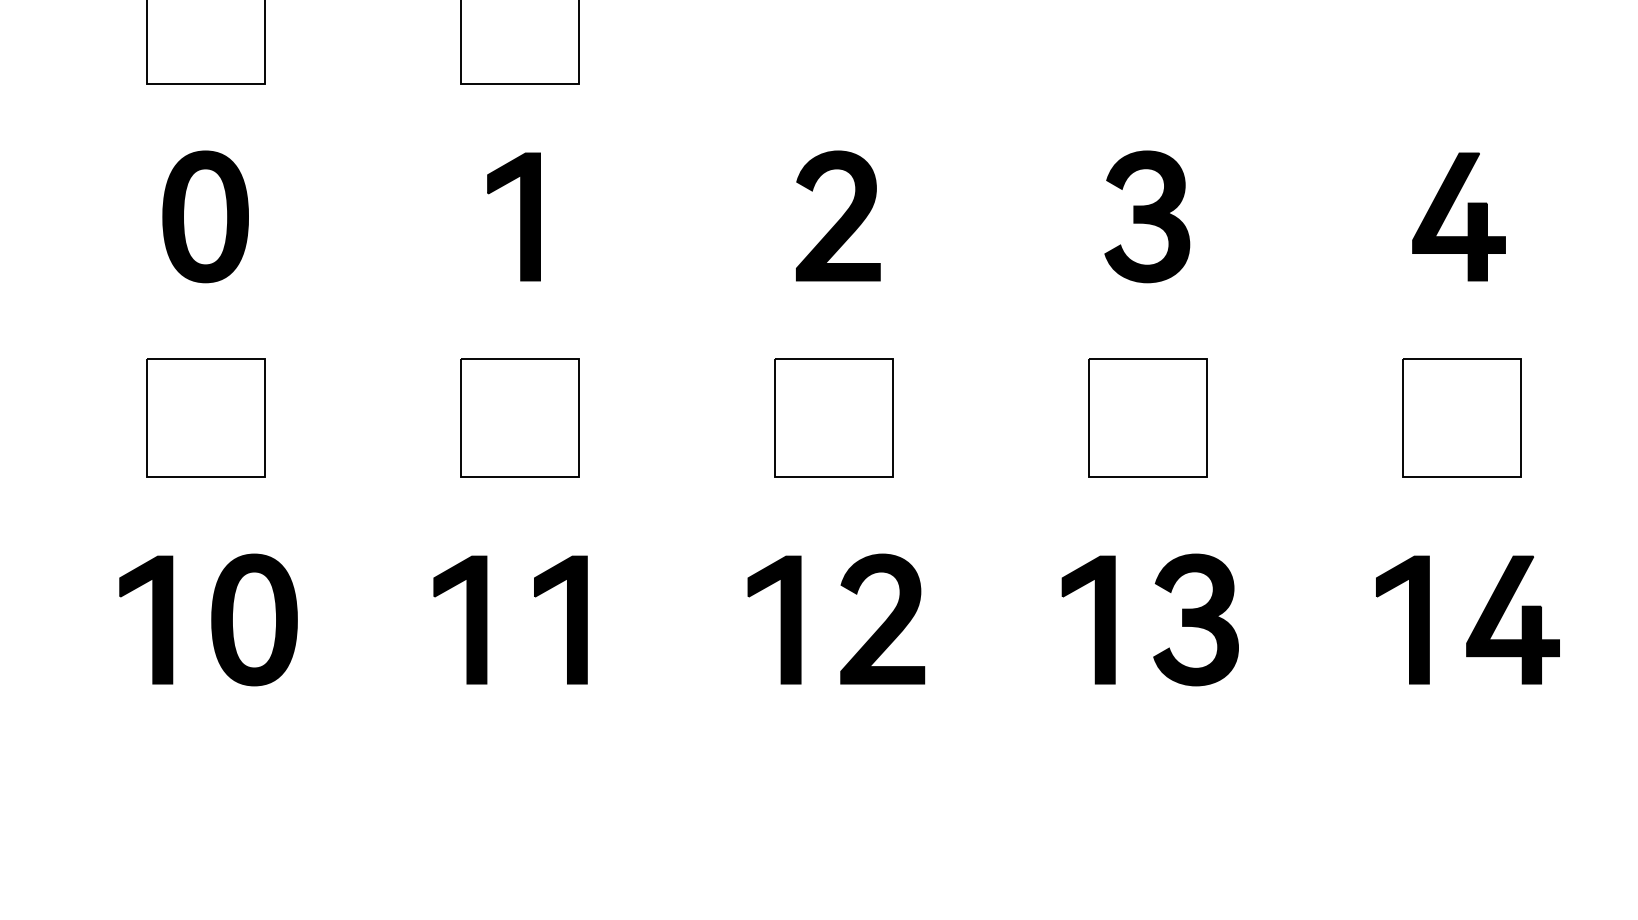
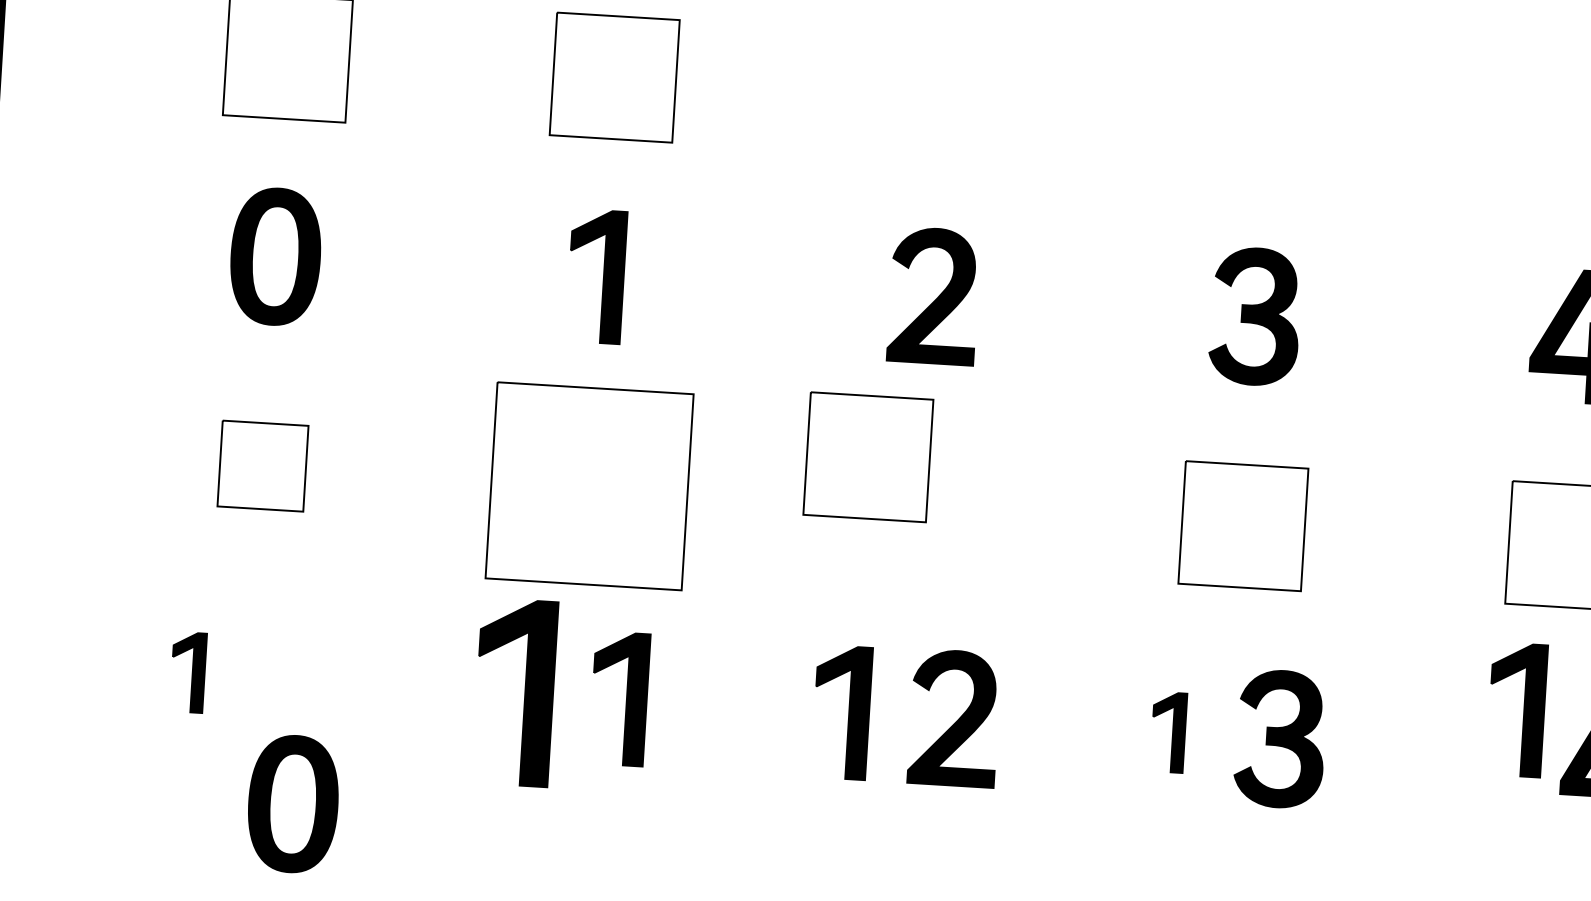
part: (205, 417) -> (262, 465), size x0.7
part: (519, 417) -> (589, 485), size x1.6
part: (833, 417) -> (867, 456), moved
part: (146, 619) -> (188, 671), size x0.6
part: (254, 619) -> (293, 803), moved
part: (460, 619) -> (515, 691), size x1.4
part: (1088, 619) -> (1168, 731), size x0.6
part: (1409, 619) -> (1523, 709), moved

